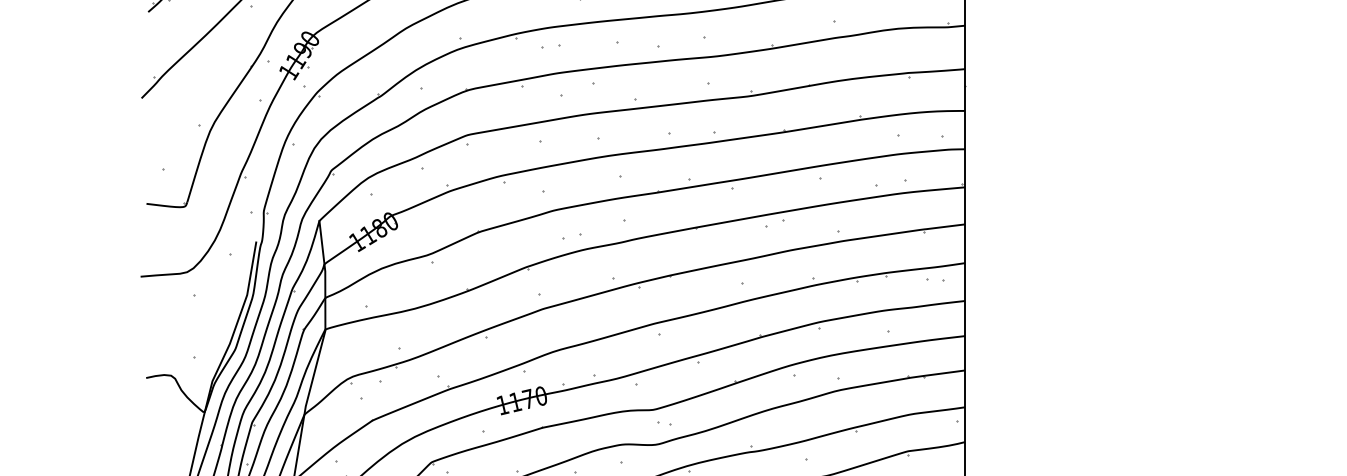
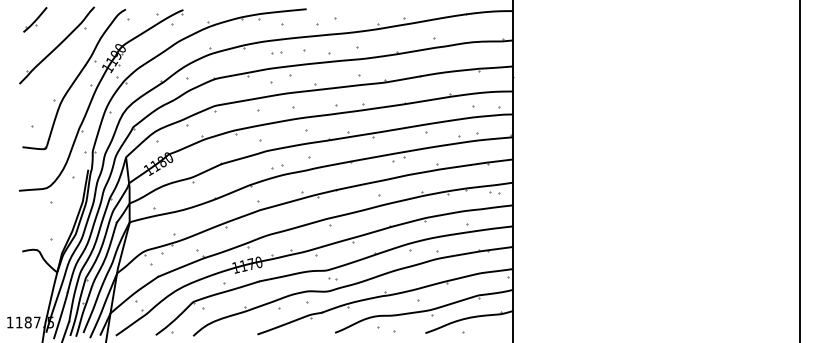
part: (550, 45) -> (276, 52), moved

